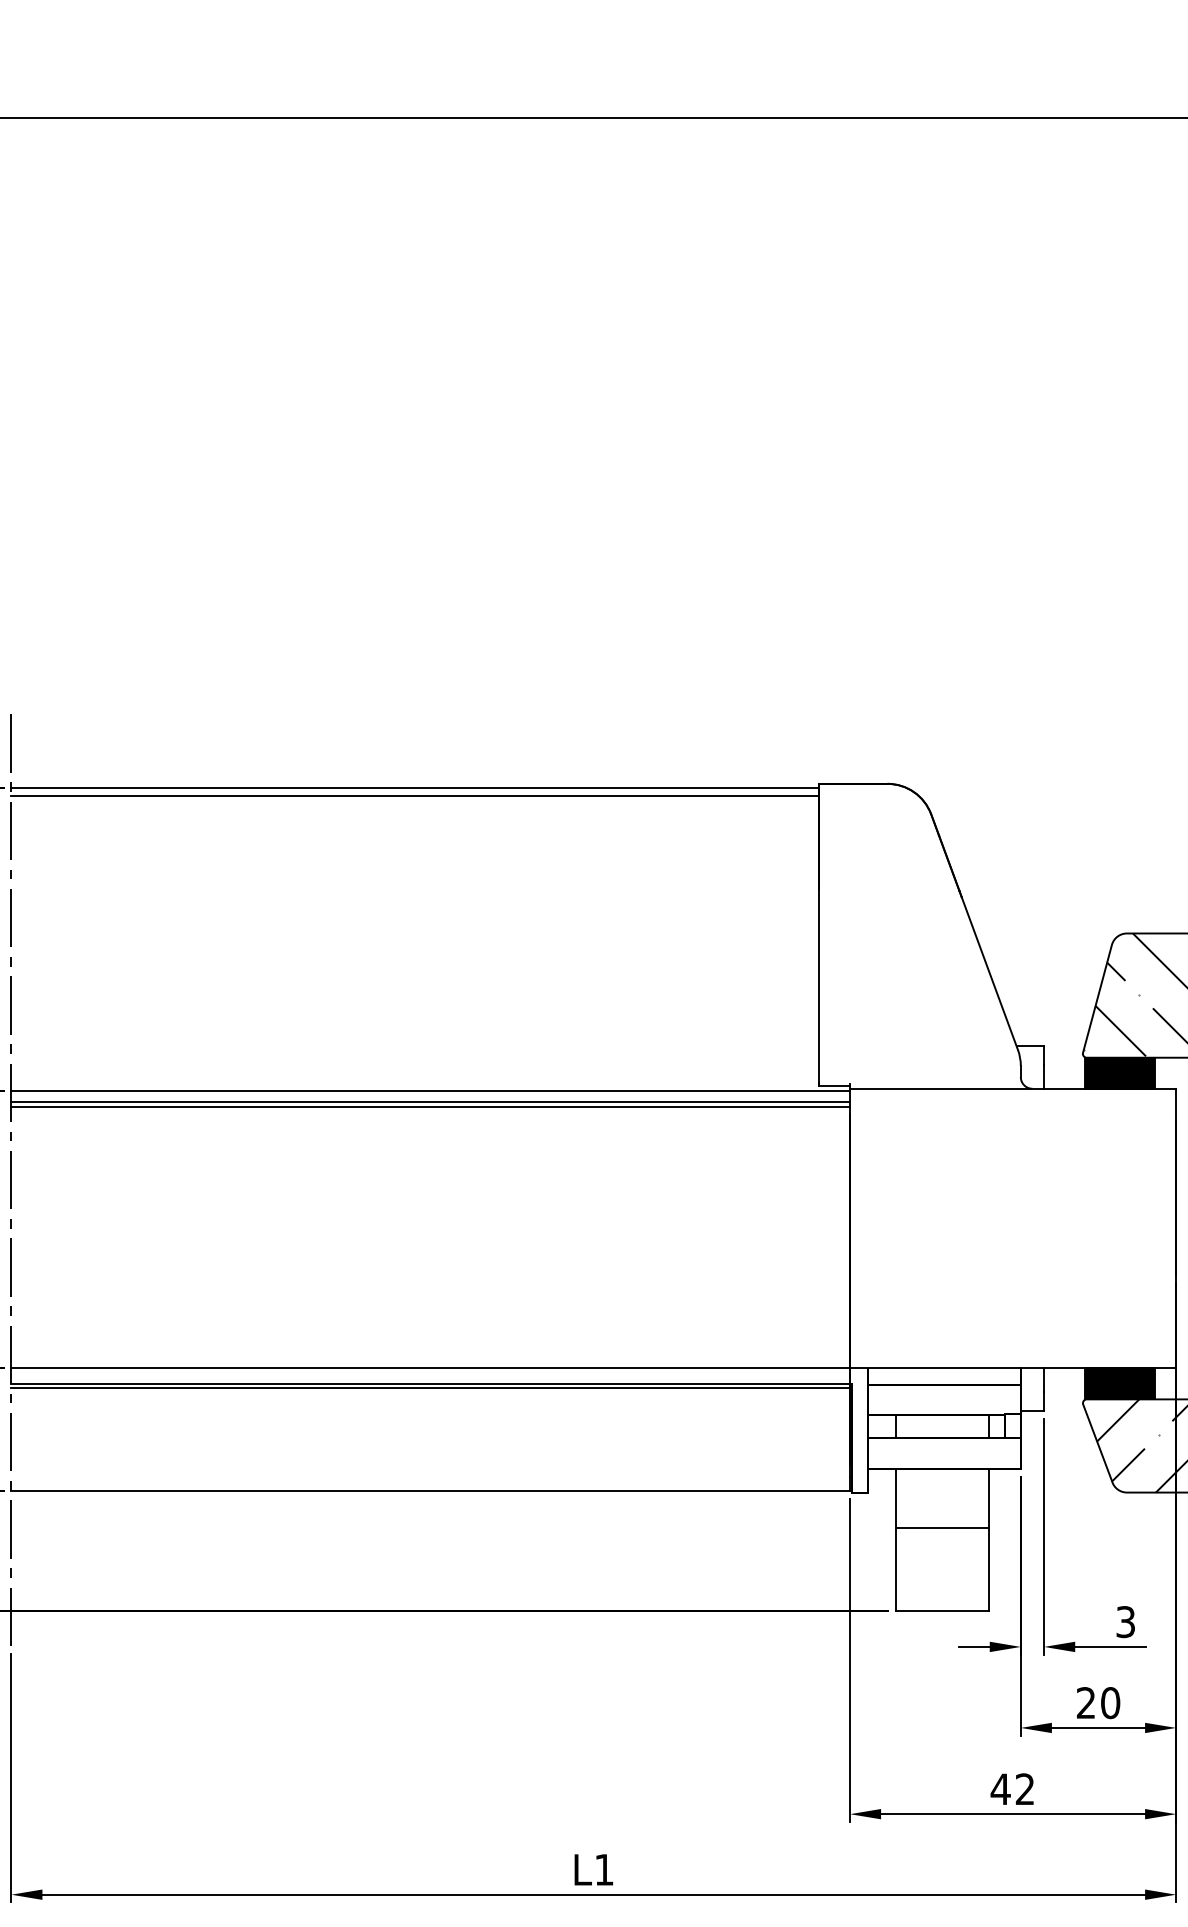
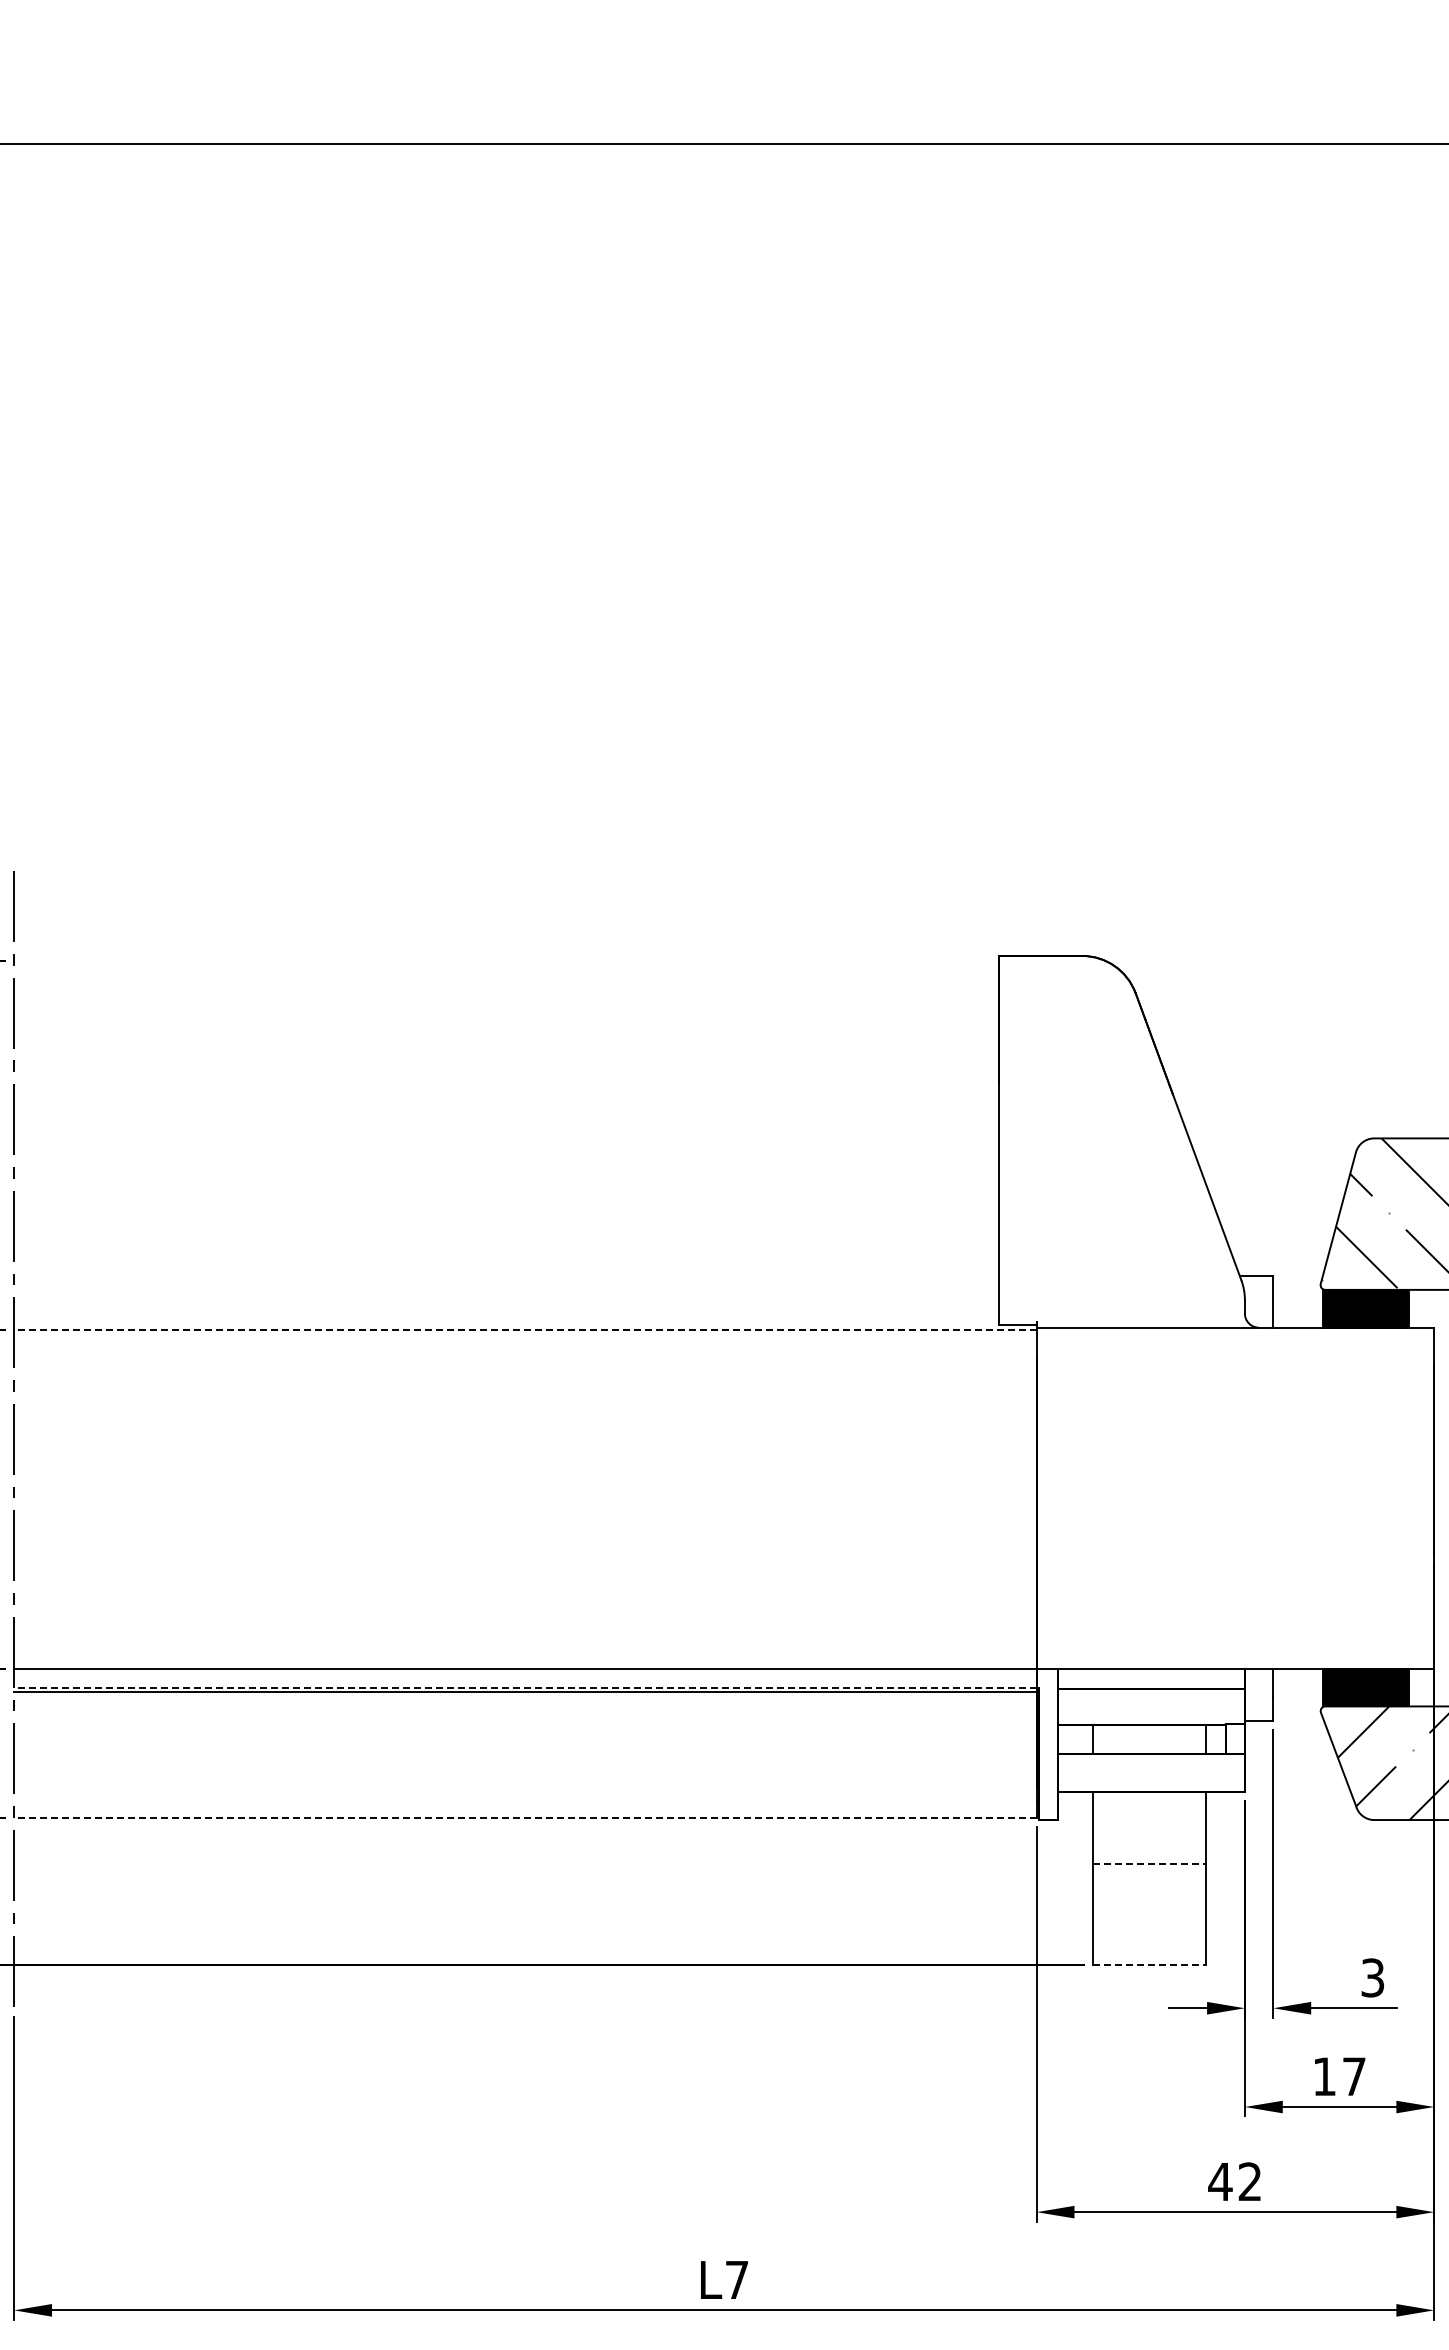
line: (415, 787) -> (506, 960), removed
line: (415, 795) -> (506, 970), removed
line: (429, 1090) -> (524, 1329), solid -> dashed
line: (430, 1102) -> (525, 1344), removed
line: (430, 1106) -> (525, 1349), removed
line: (429, 1383) -> (524, 1687), solid -> dashed
line: (429, 1490) -> (524, 1817), solid -> dashed
line: (942, 1528) -> (1149, 1863), solid -> dashed
line: (942, 1611) -> (1149, 1964), solid -> dashed
text: (1098, 1702) -> (1339, 2076), 20 -> 17
text: (604, 1869) -> (737, 2279), L1 -> L7

